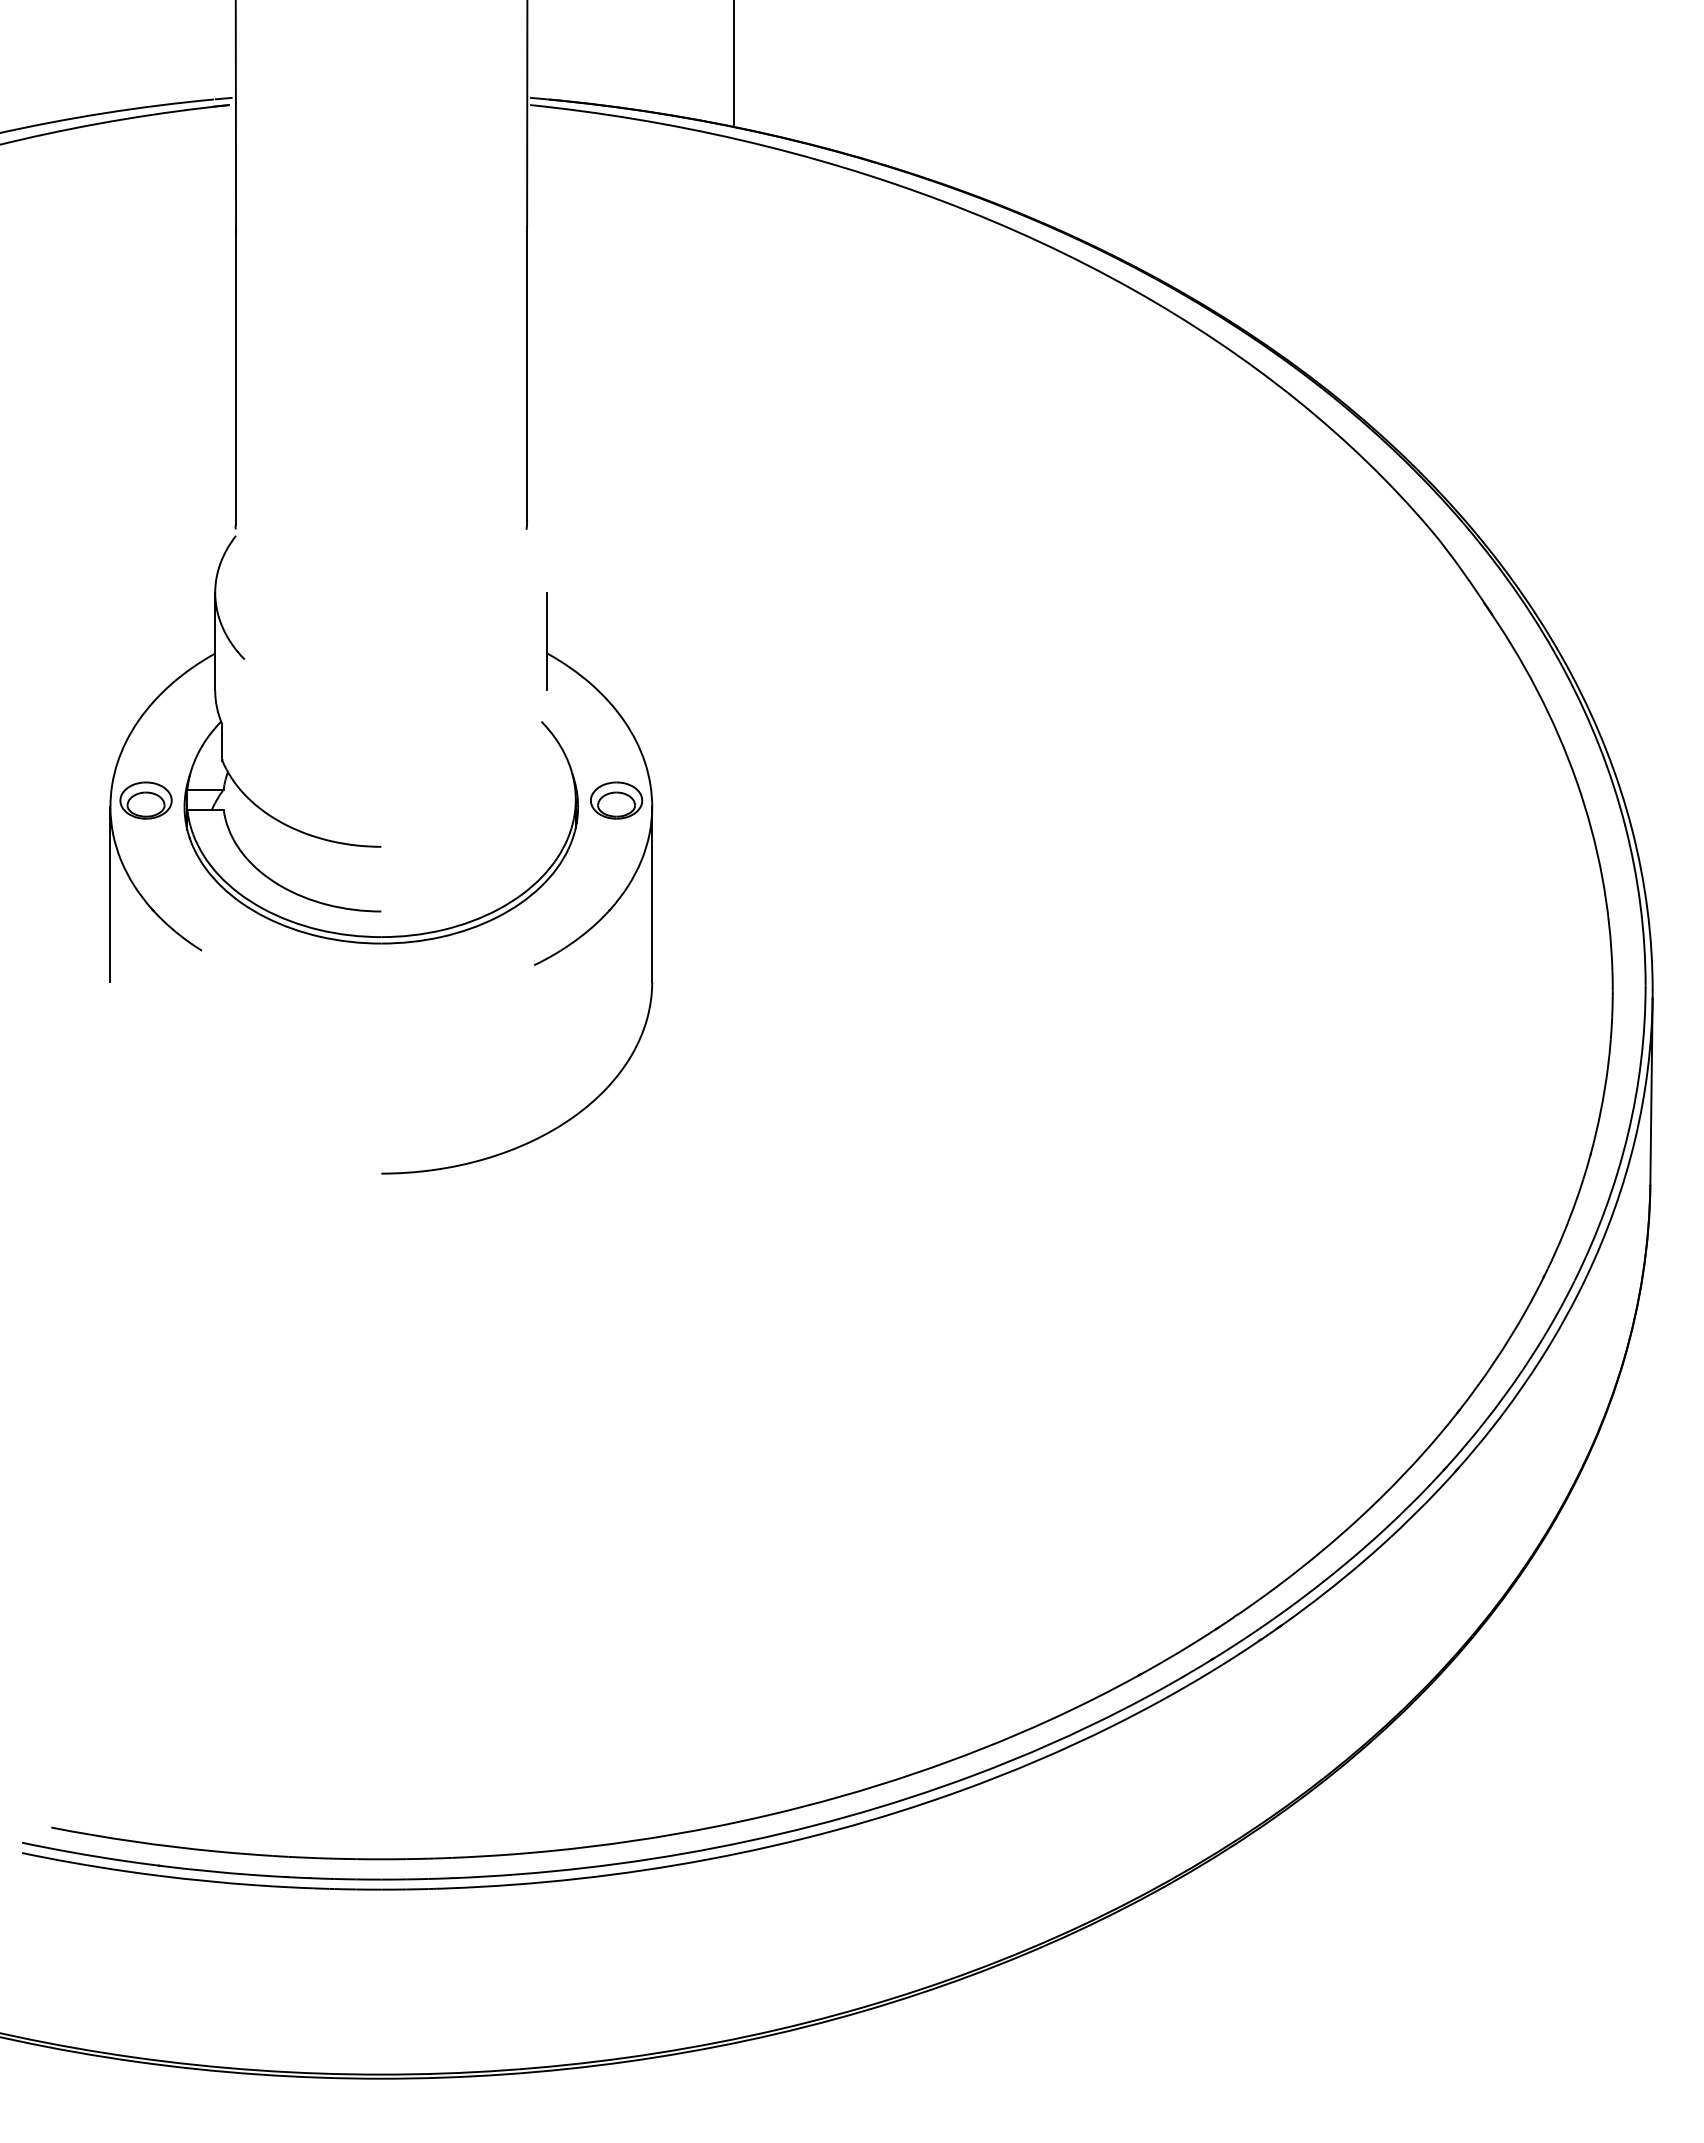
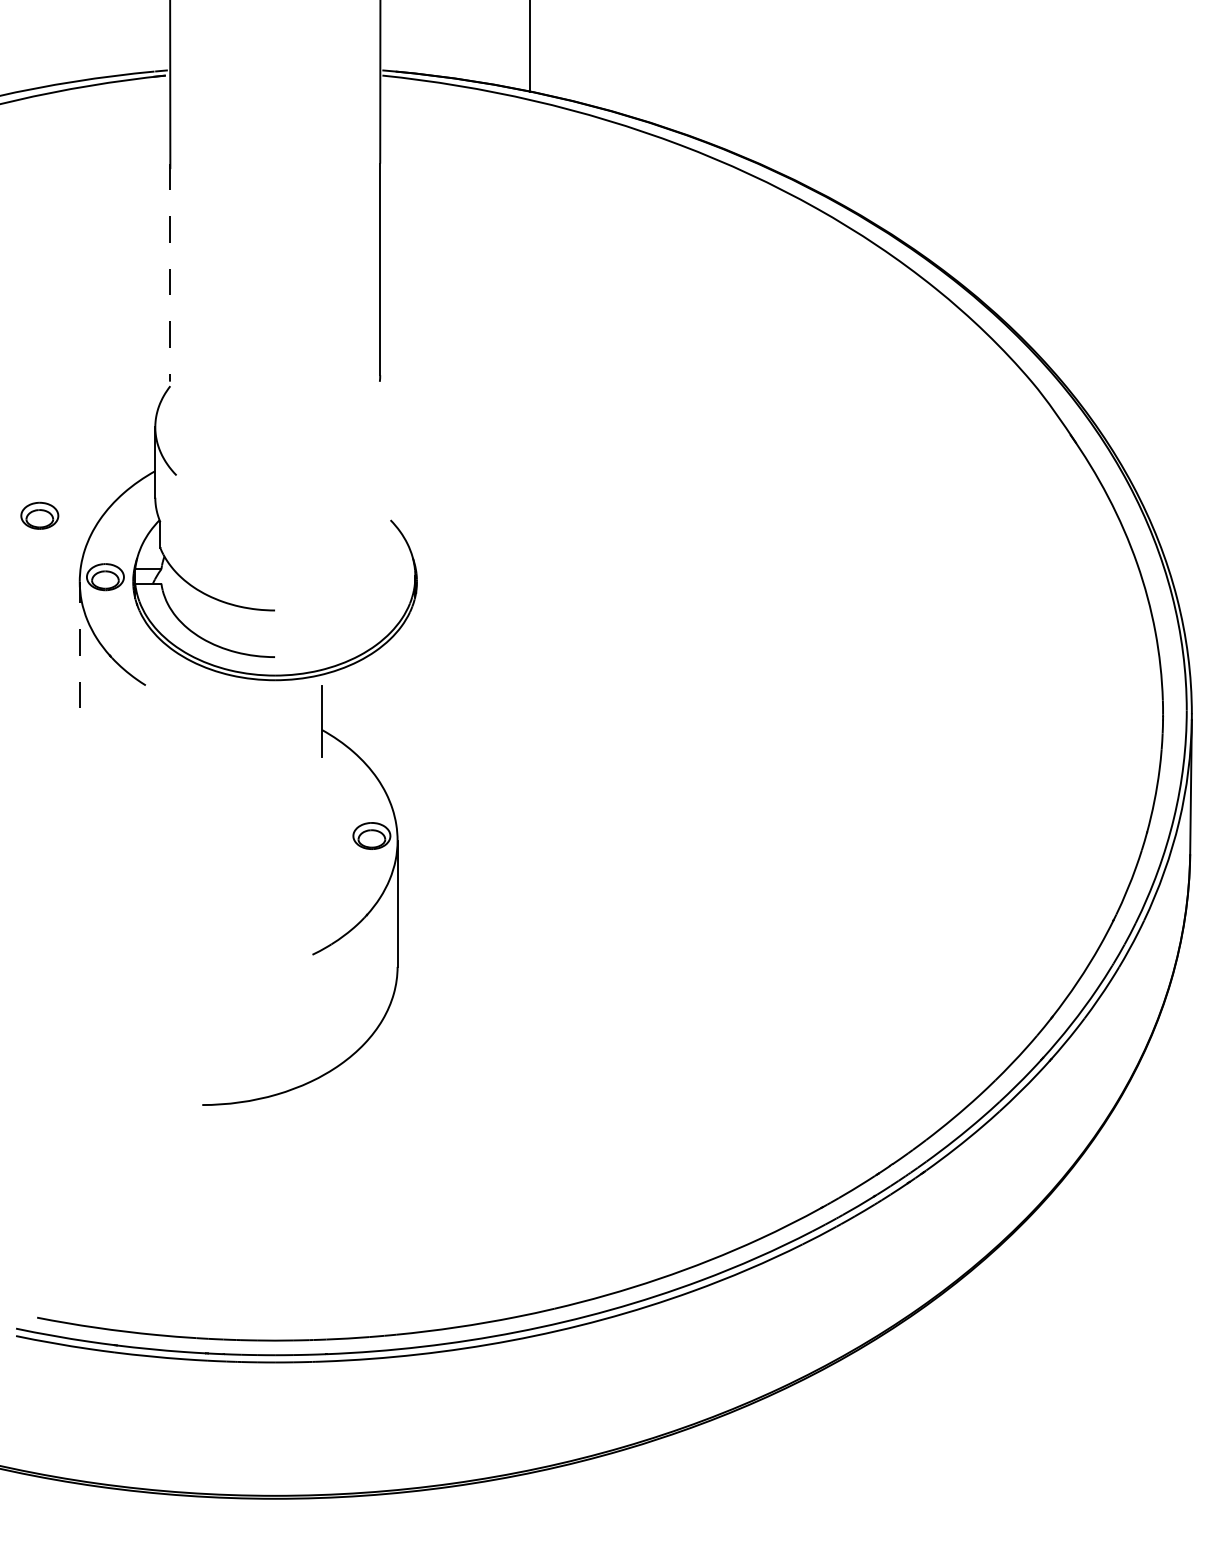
line: (235, 376) -> (169, 271), solid -> dashed
part: (54, 715) -> (39, 515), added
line: (110, 894) -> (79, 644), solid -> dashed
part: (560, 949) -> (331, 943), moved

